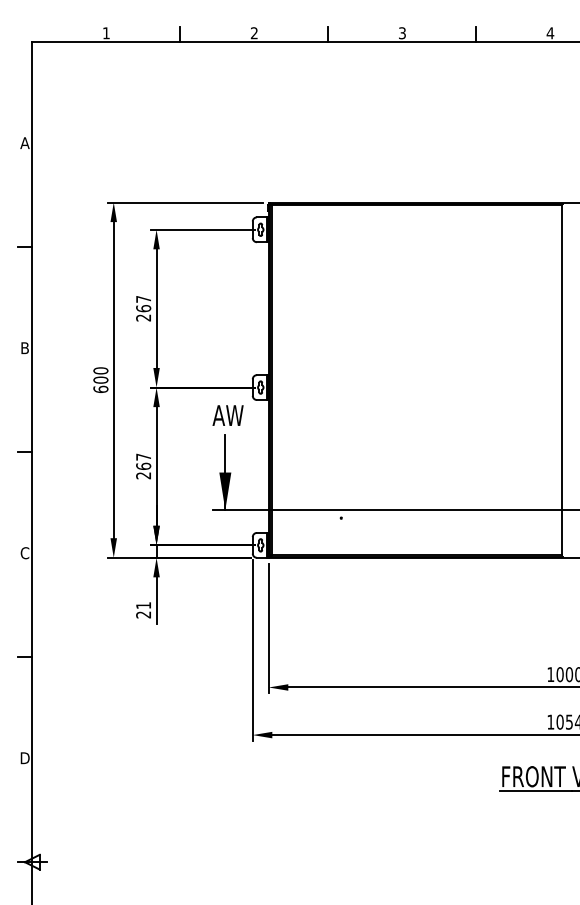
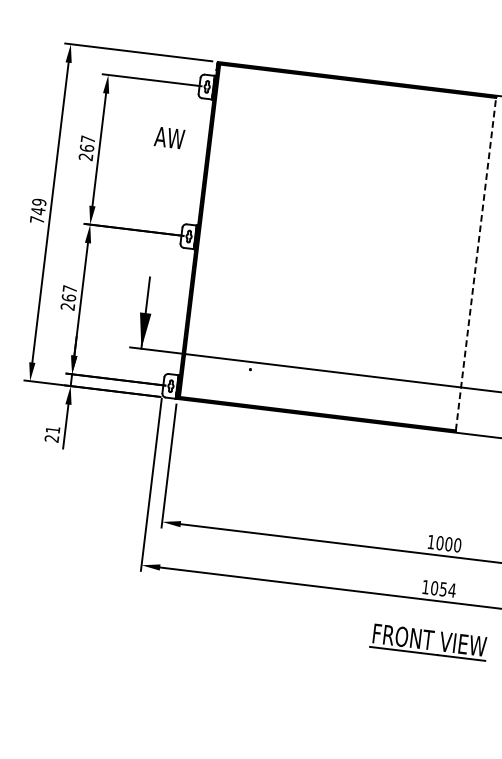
text: (100, 379) -> (37, 210), 600 -> 749
line: (562, 379) -> (476, 263), solid -> dashed
text: (227, 415) -> (169, 137), moved

